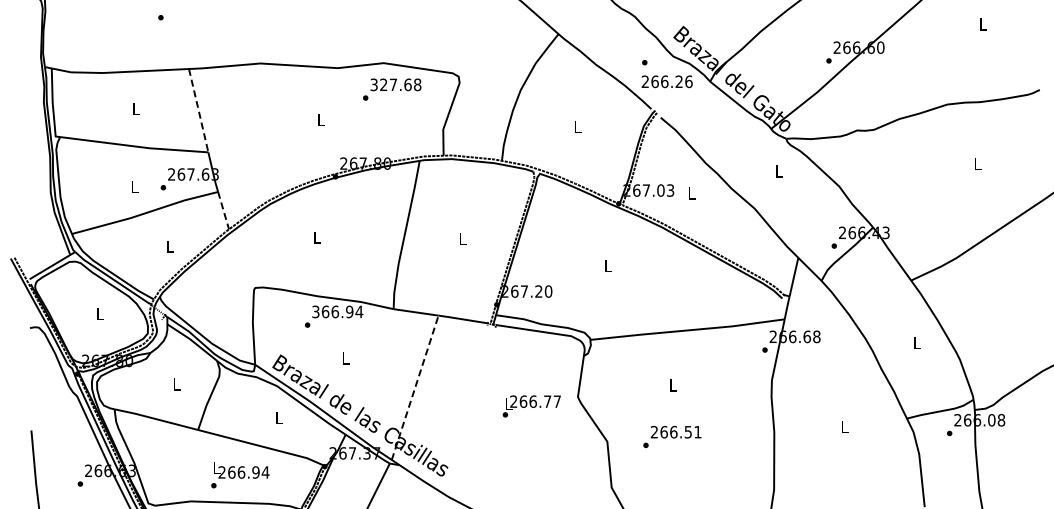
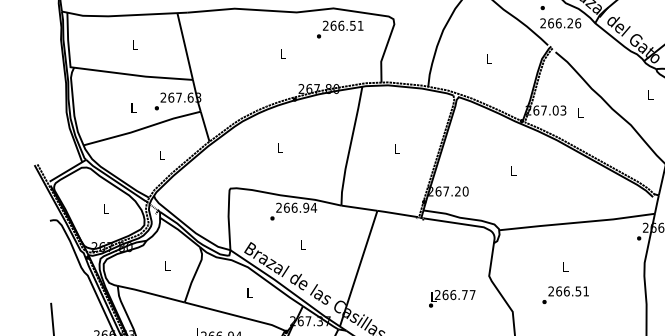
text: (395, 84) -> (342, 25), 327.68 -> 266.51
line: (198, 110) -> (185, 46), dashed -> solid
line: (223, 211) -> (205, 127), dashed -> solid
text: (315, 312) -> (278, 208), 366.94 -> 266.94
line: (415, 386) -> (358, 267), dashed -> solid
text: (531, 406) -> (451, 298), moved
text: (672, 436) -> (565, 294), moved

